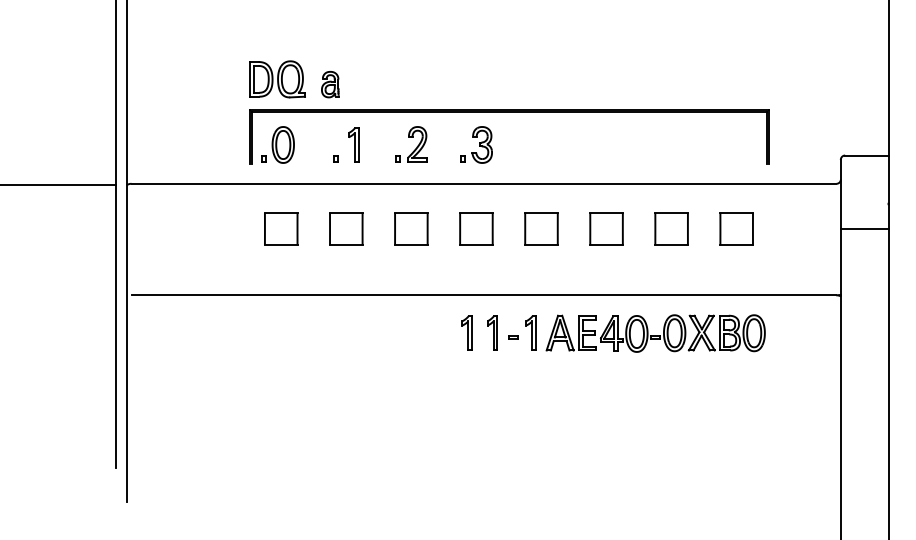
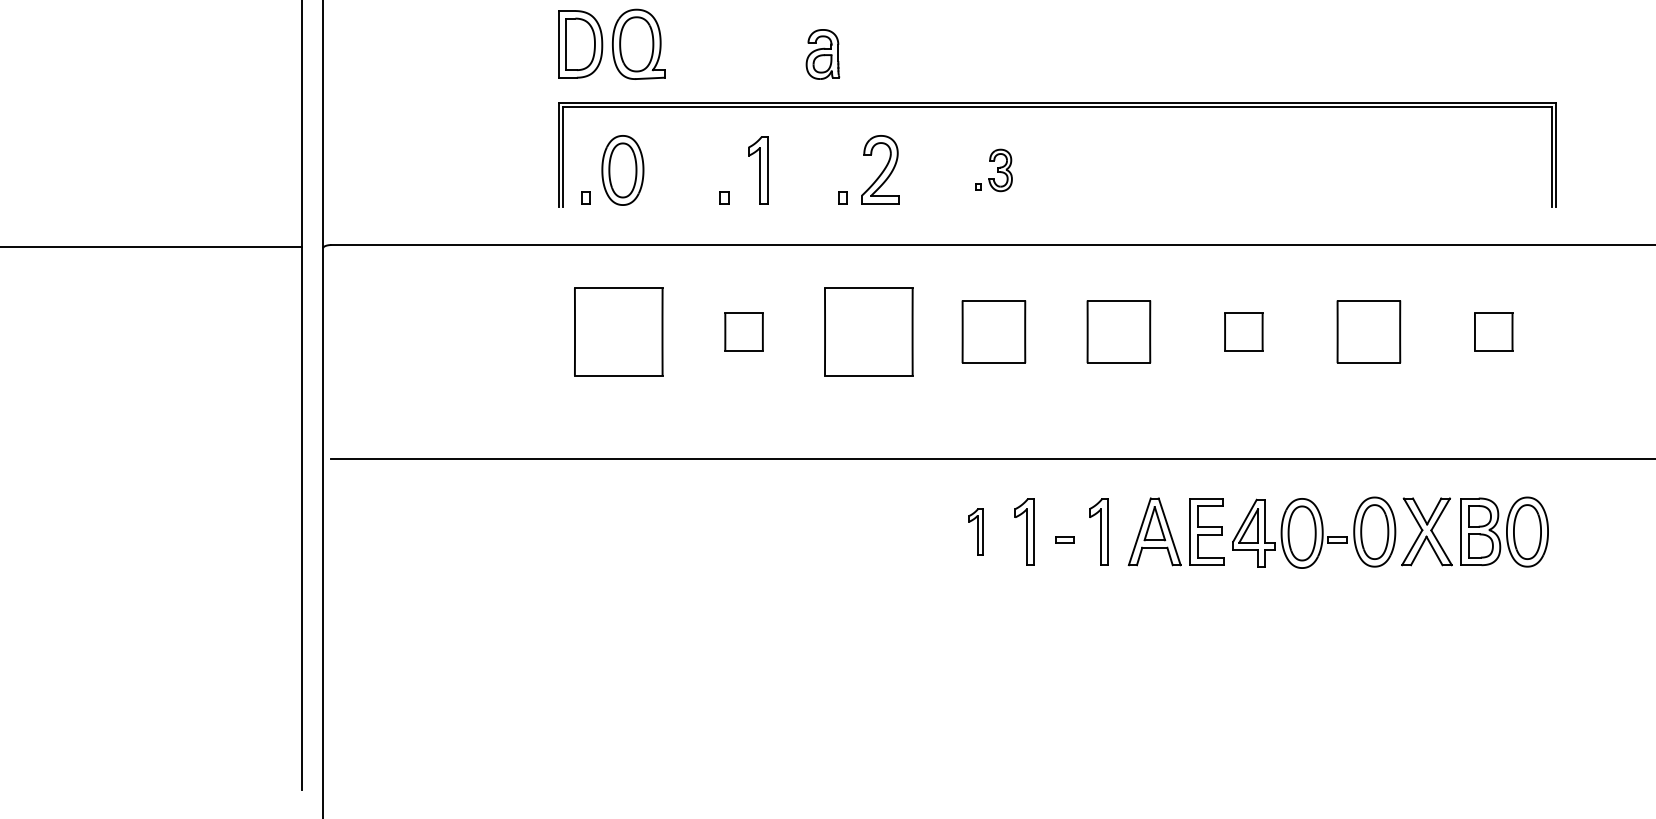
part: (330, 84) -> (823, 54), moved
part: (476, 144) -> (994, 169), size x0.6
part: (281, 228) -> (619, 330), size x1.4
part: (346, 228) -> (744, 330), size x0.6
part: (411, 228) -> (869, 330), size x1.4
part: (606, 228) -> (1243, 330), size x0.6
part: (736, 228) -> (1493, 330), size x0.6
part: (466, 332) -> (974, 530), size x0.7

